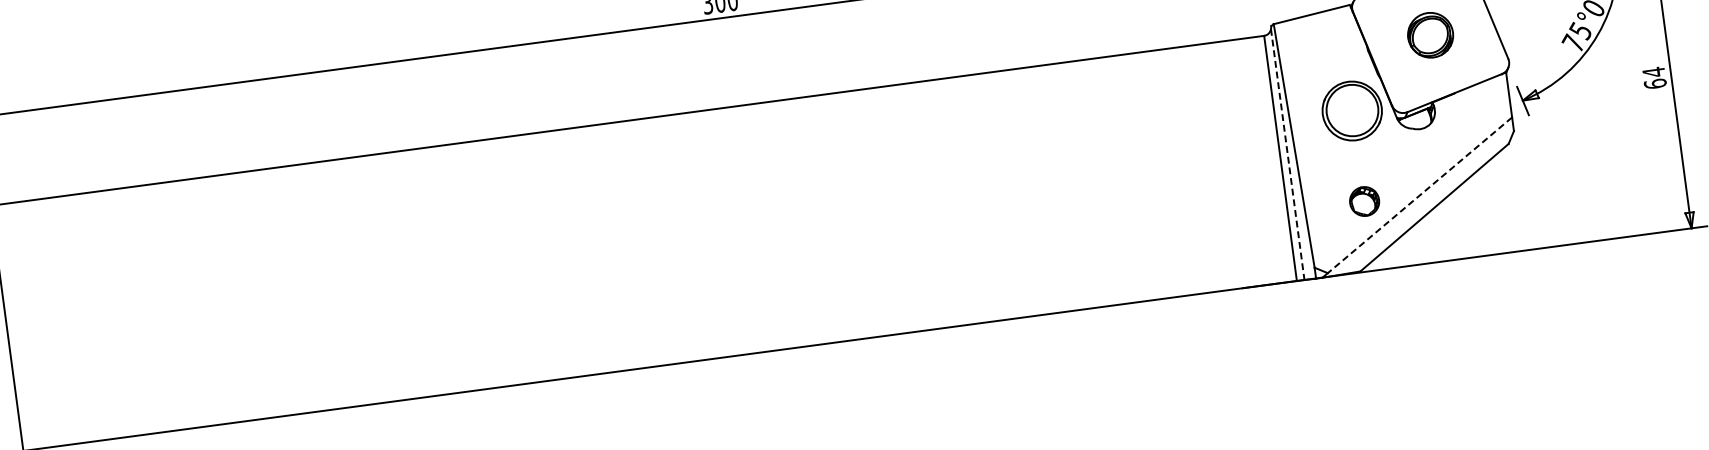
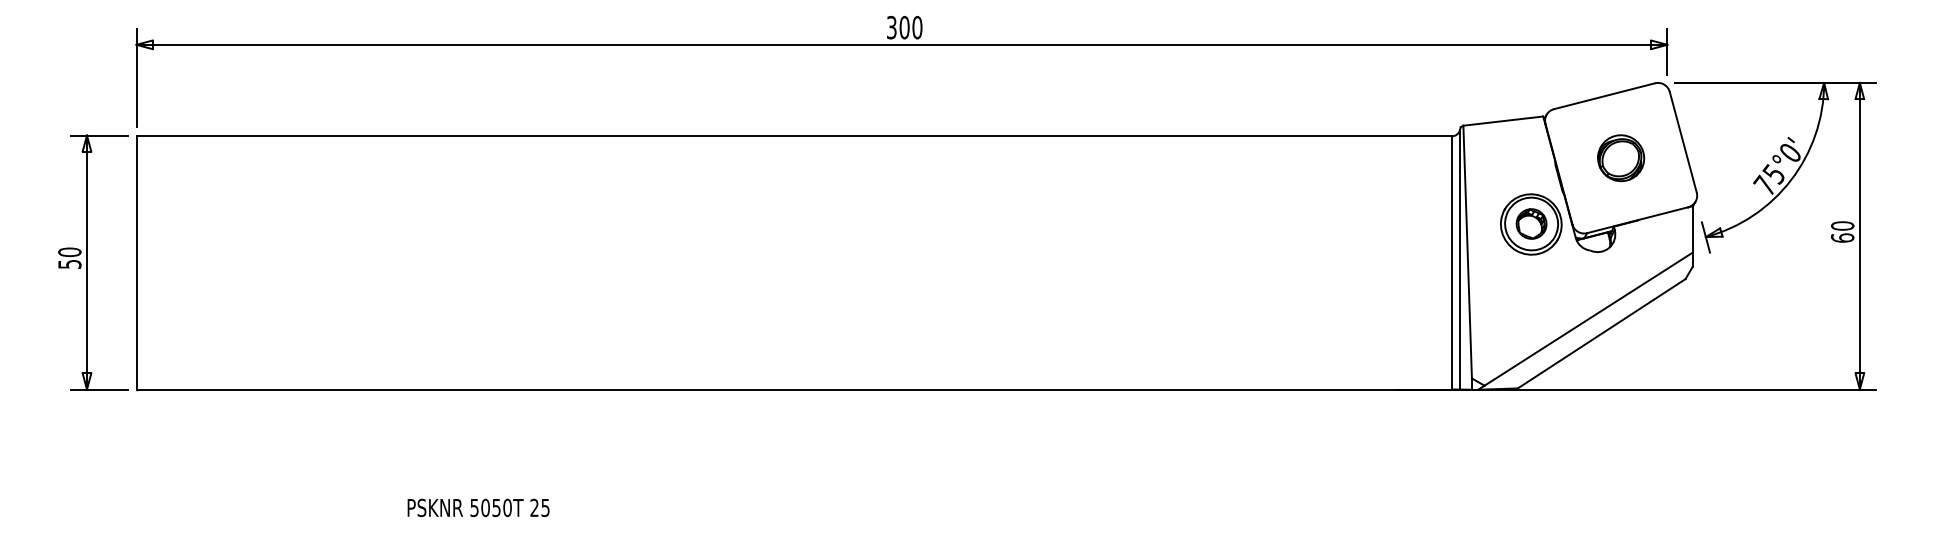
text: (1653, 72) -> (1842, 226), 64 -> 60
line: (1287, 154) -> (1459, 259), dashed -> solid
line: (1419, 195) -> (1588, 319), dashed -> solid
part: (1364, 201) -> (1531, 223), moved

